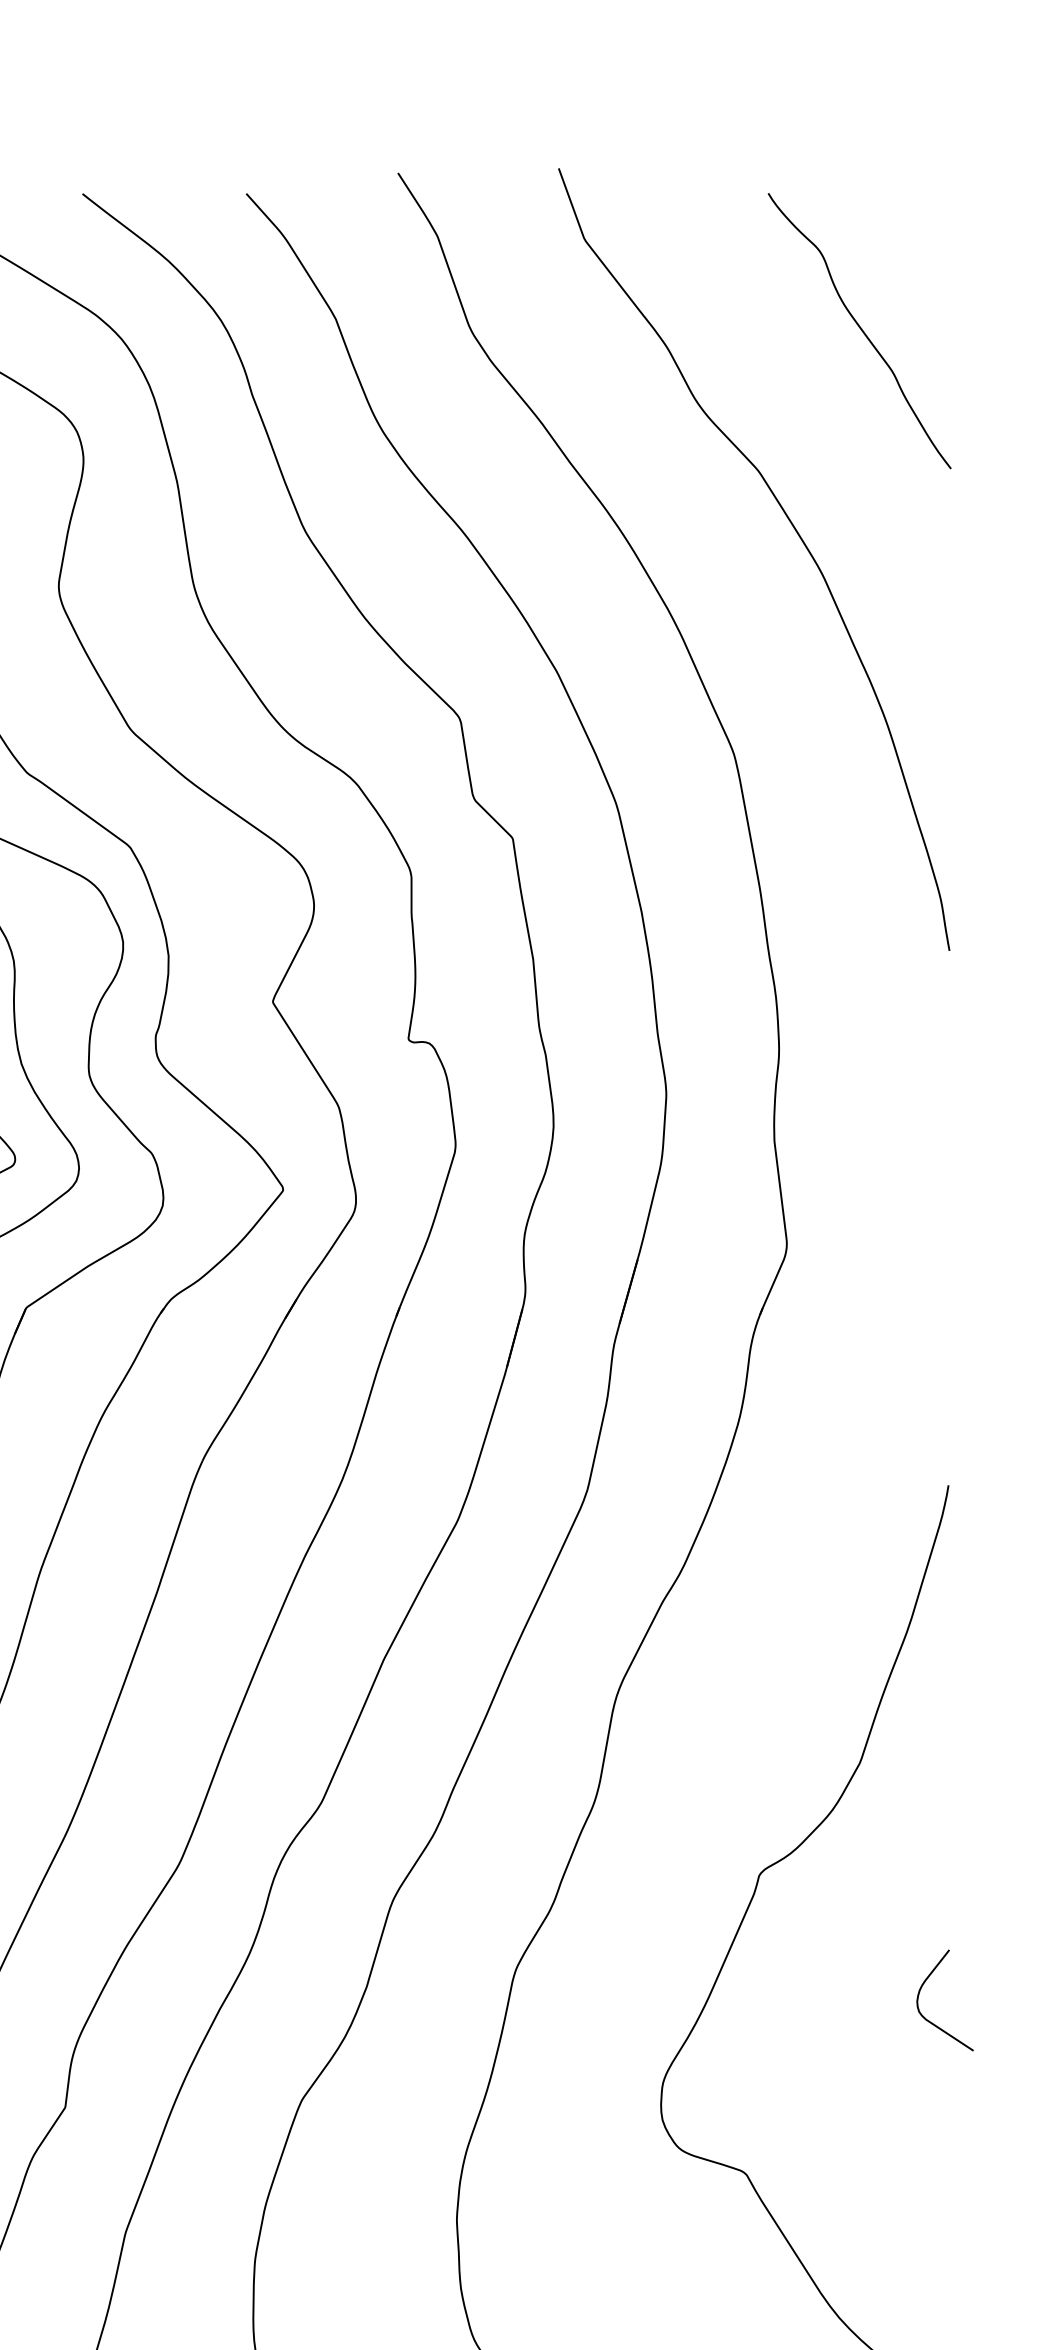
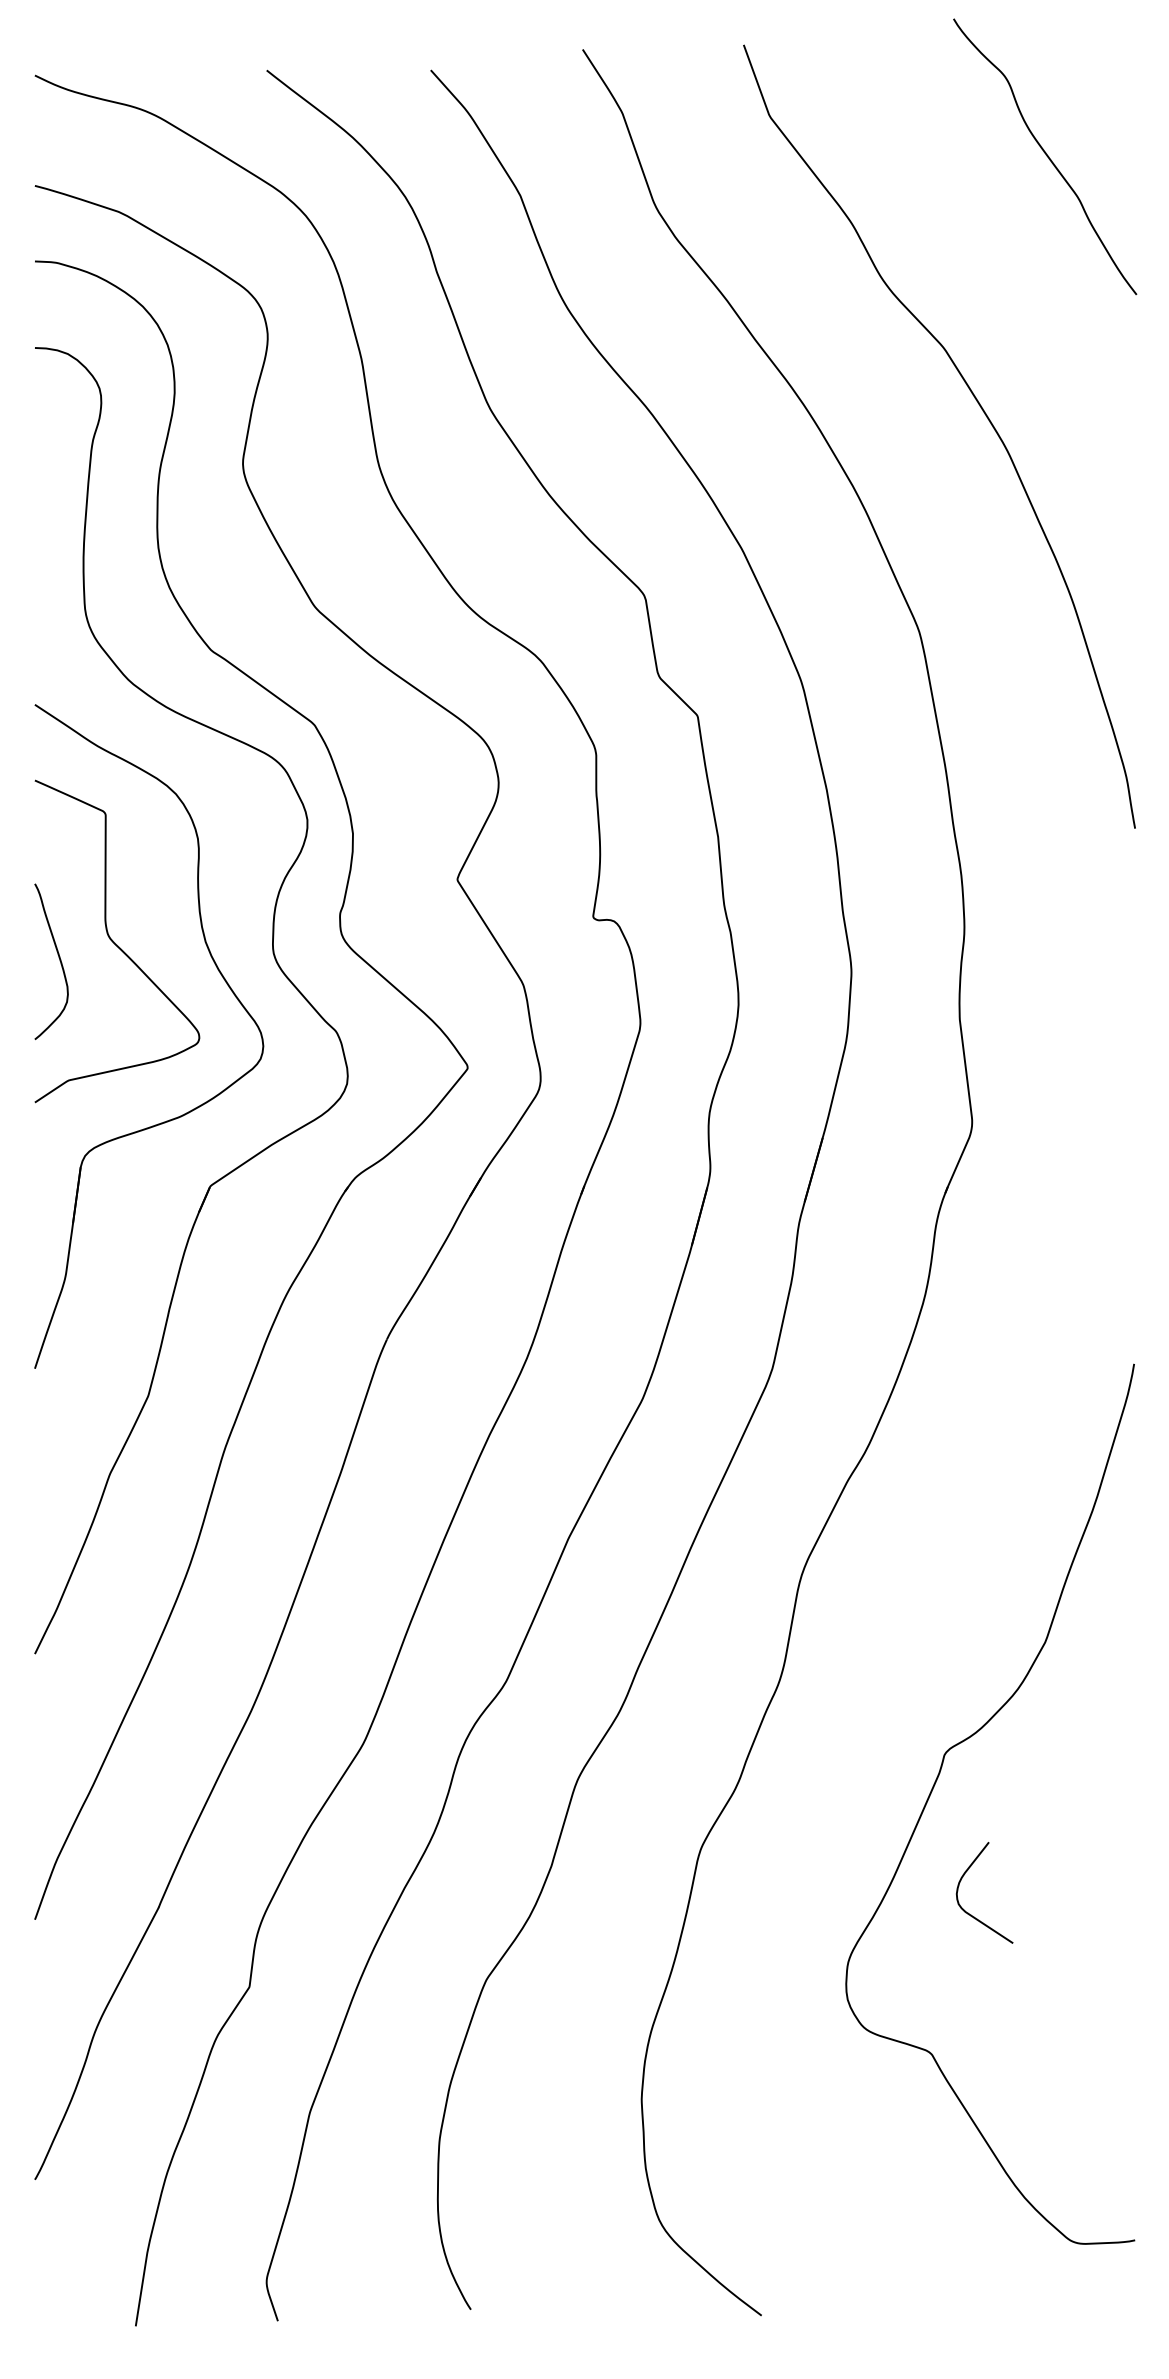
curve: (861, 330) -> (1046, 156), moved
curve: (931, 2022) -> (971, 1914), moved

